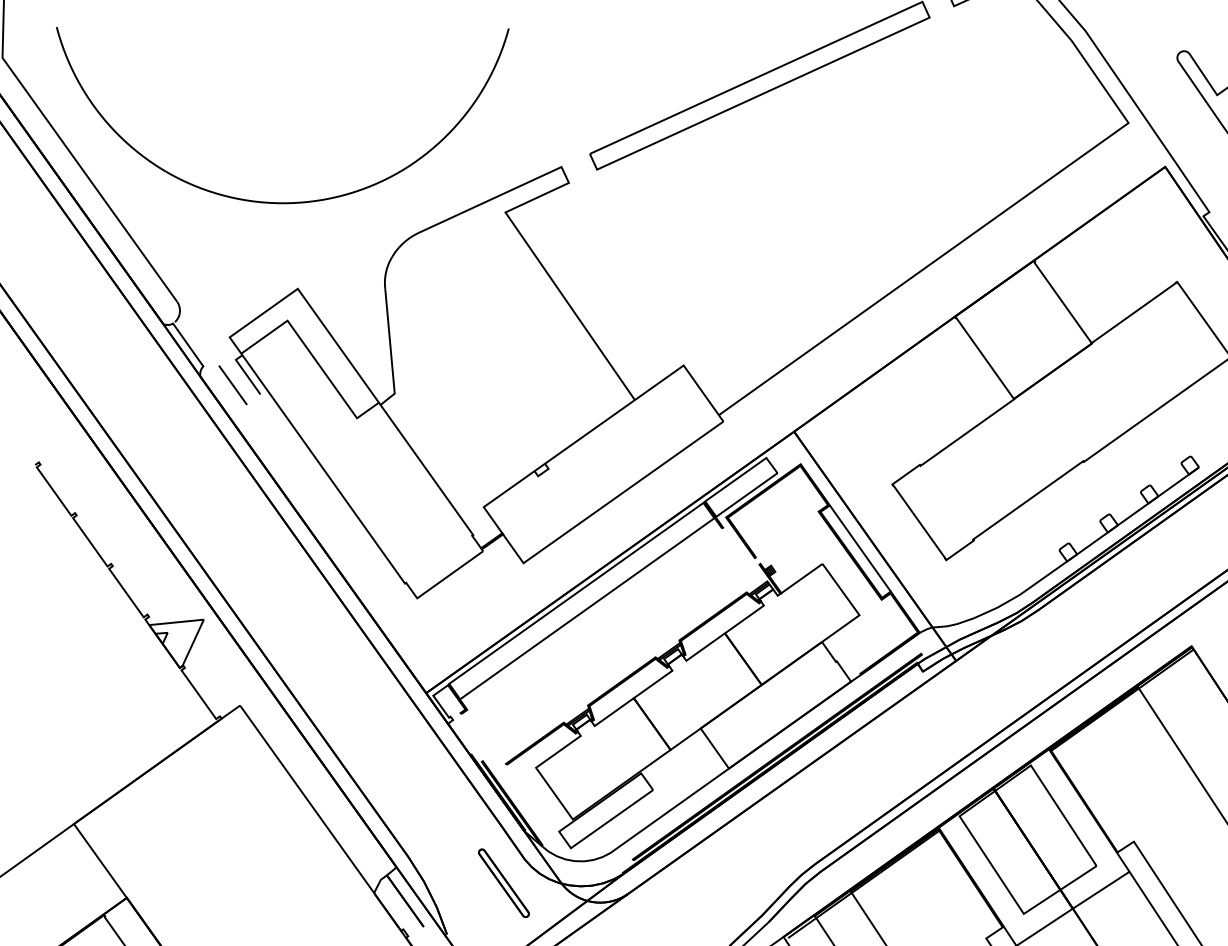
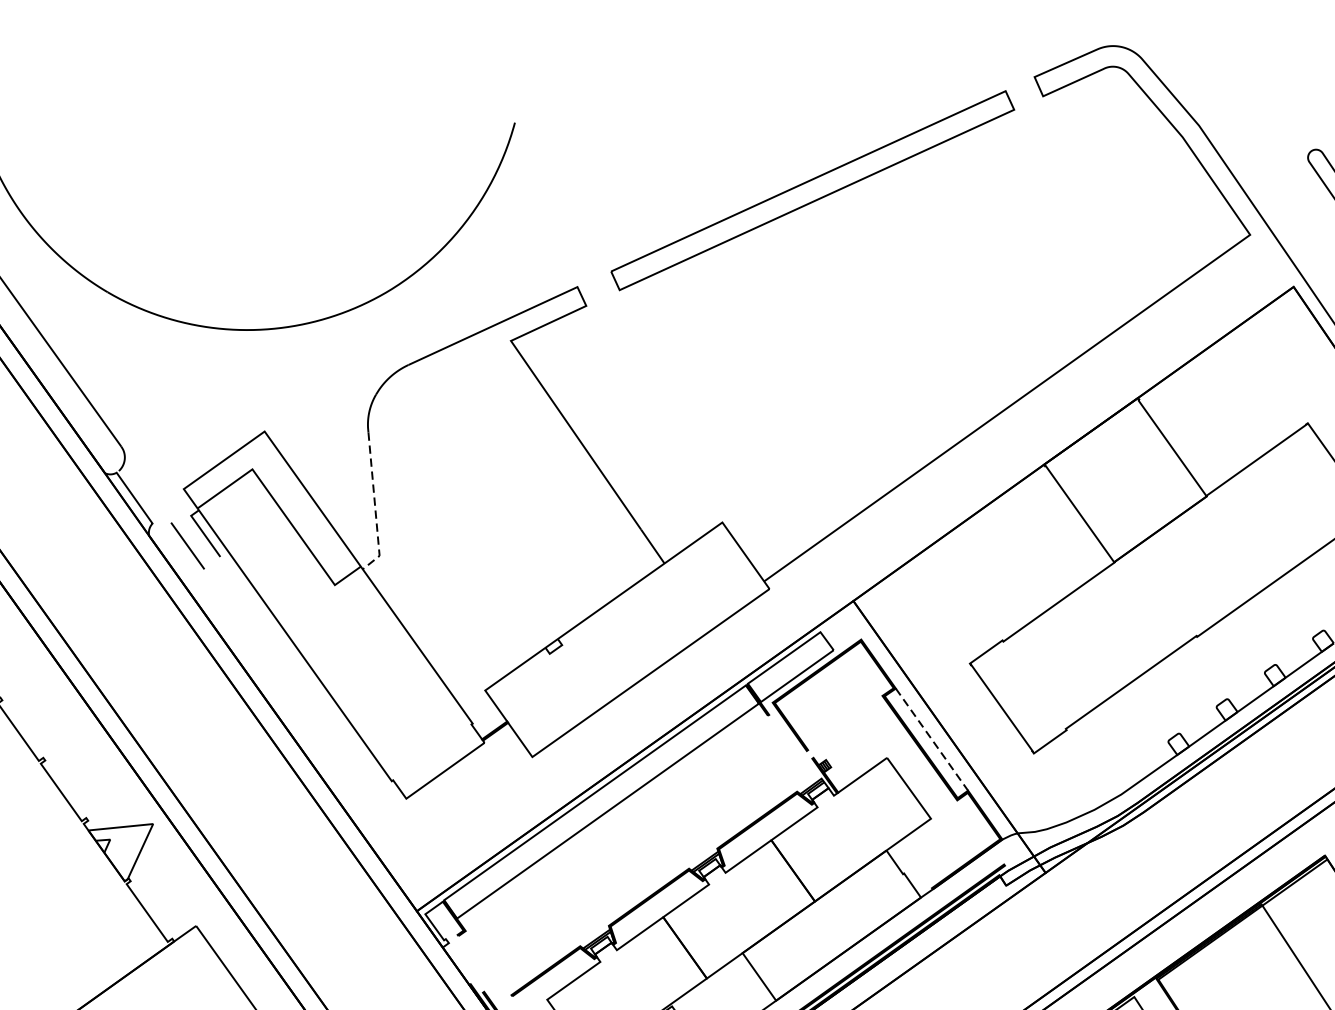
line: (390, 352) -> (374, 507), solid -> dashed
line: (860, 548) -> (932, 739), solid -> dashed

